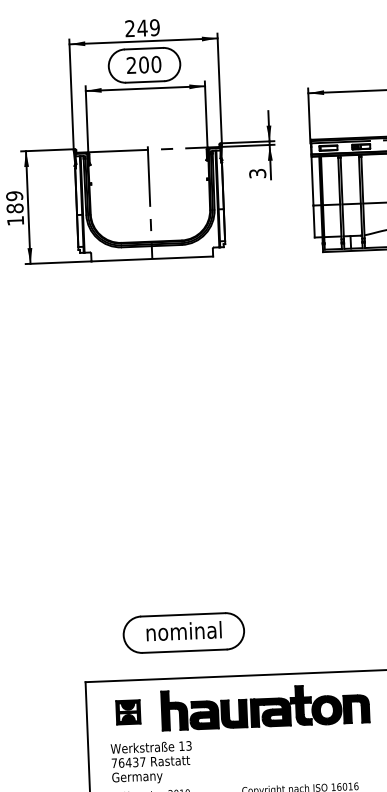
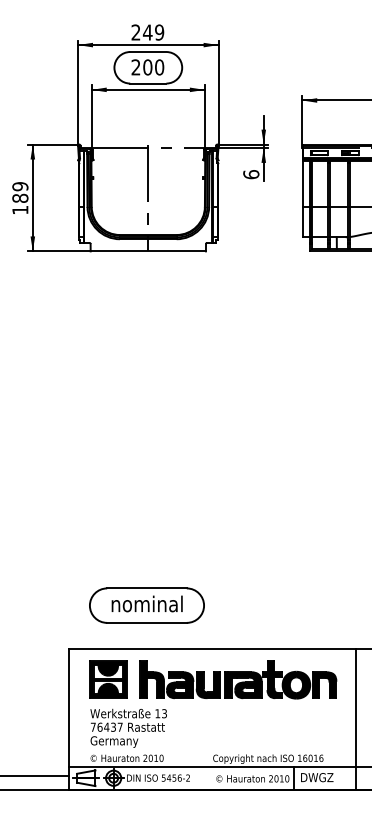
text: (257, 173) -> (251, 174), 3 -> 6
part: (183, 632) -> (146, 605), moved
part: (128, 712) -> (108, 679), size x1.67

